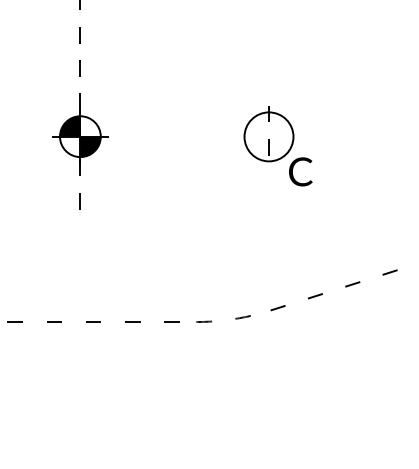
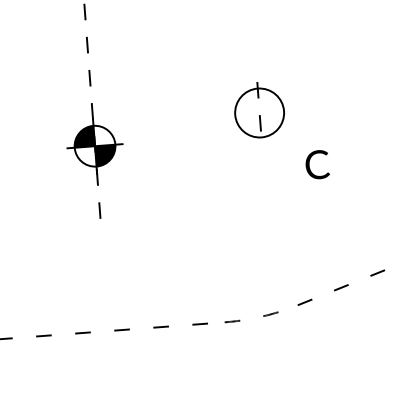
part: (268, 134) -> (258, 110), moved

